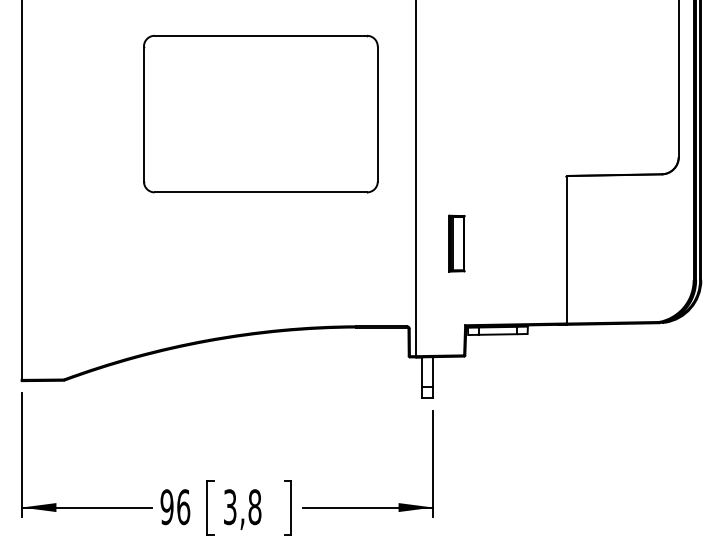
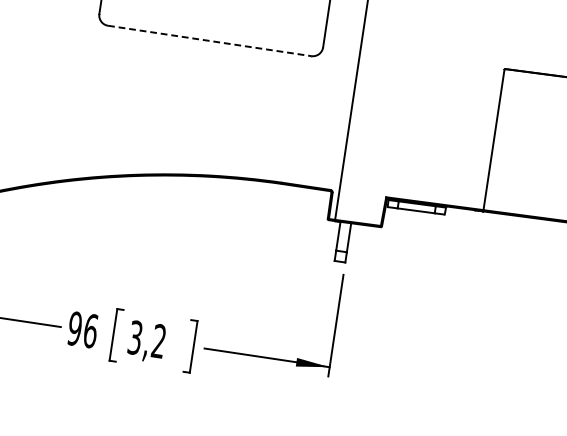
line: (261, 192) -> (210, 41), solid -> dashed
part: (456, 243) -> (389, 117), removed
text: (254, 507) -> (158, 341), 3,8 -> 3,2

